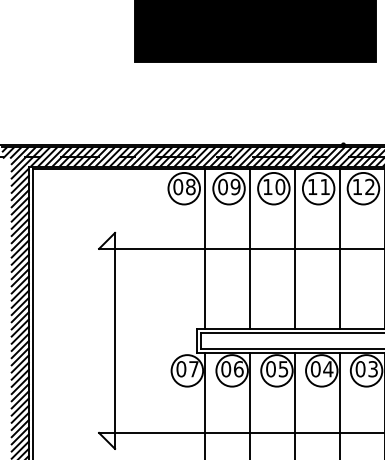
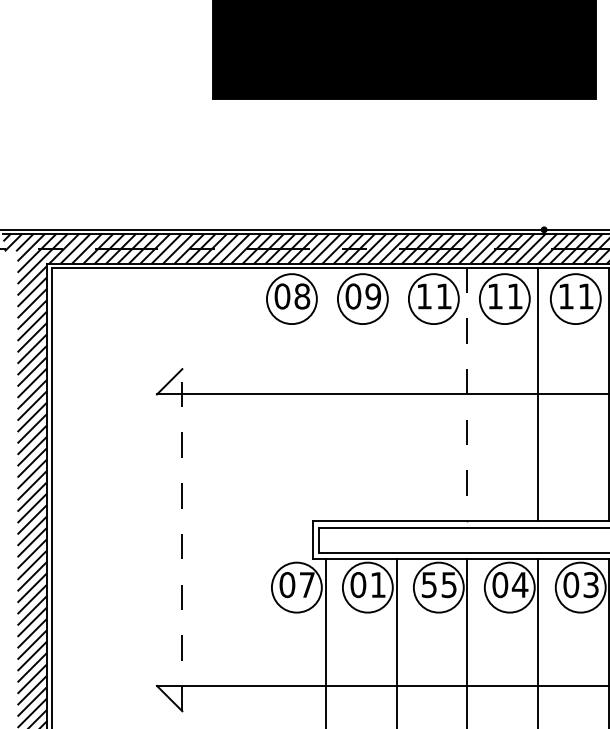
text: (280, 186) -> (444, 295), 10 -> 11
text: (369, 186) -> (585, 295), 12 -> 11
line: (205, 248) -> (325, 393), removed
line: (250, 248) -> (396, 393), removed
line: (295, 249) -> (468, 395), solid -> dashed
line: (115, 340) -> (183, 539), solid -> dashed
text: (238, 369) -> (377, 585), 06 -> 01
text: (270, 369) -> (428, 585), 05 -> 55

